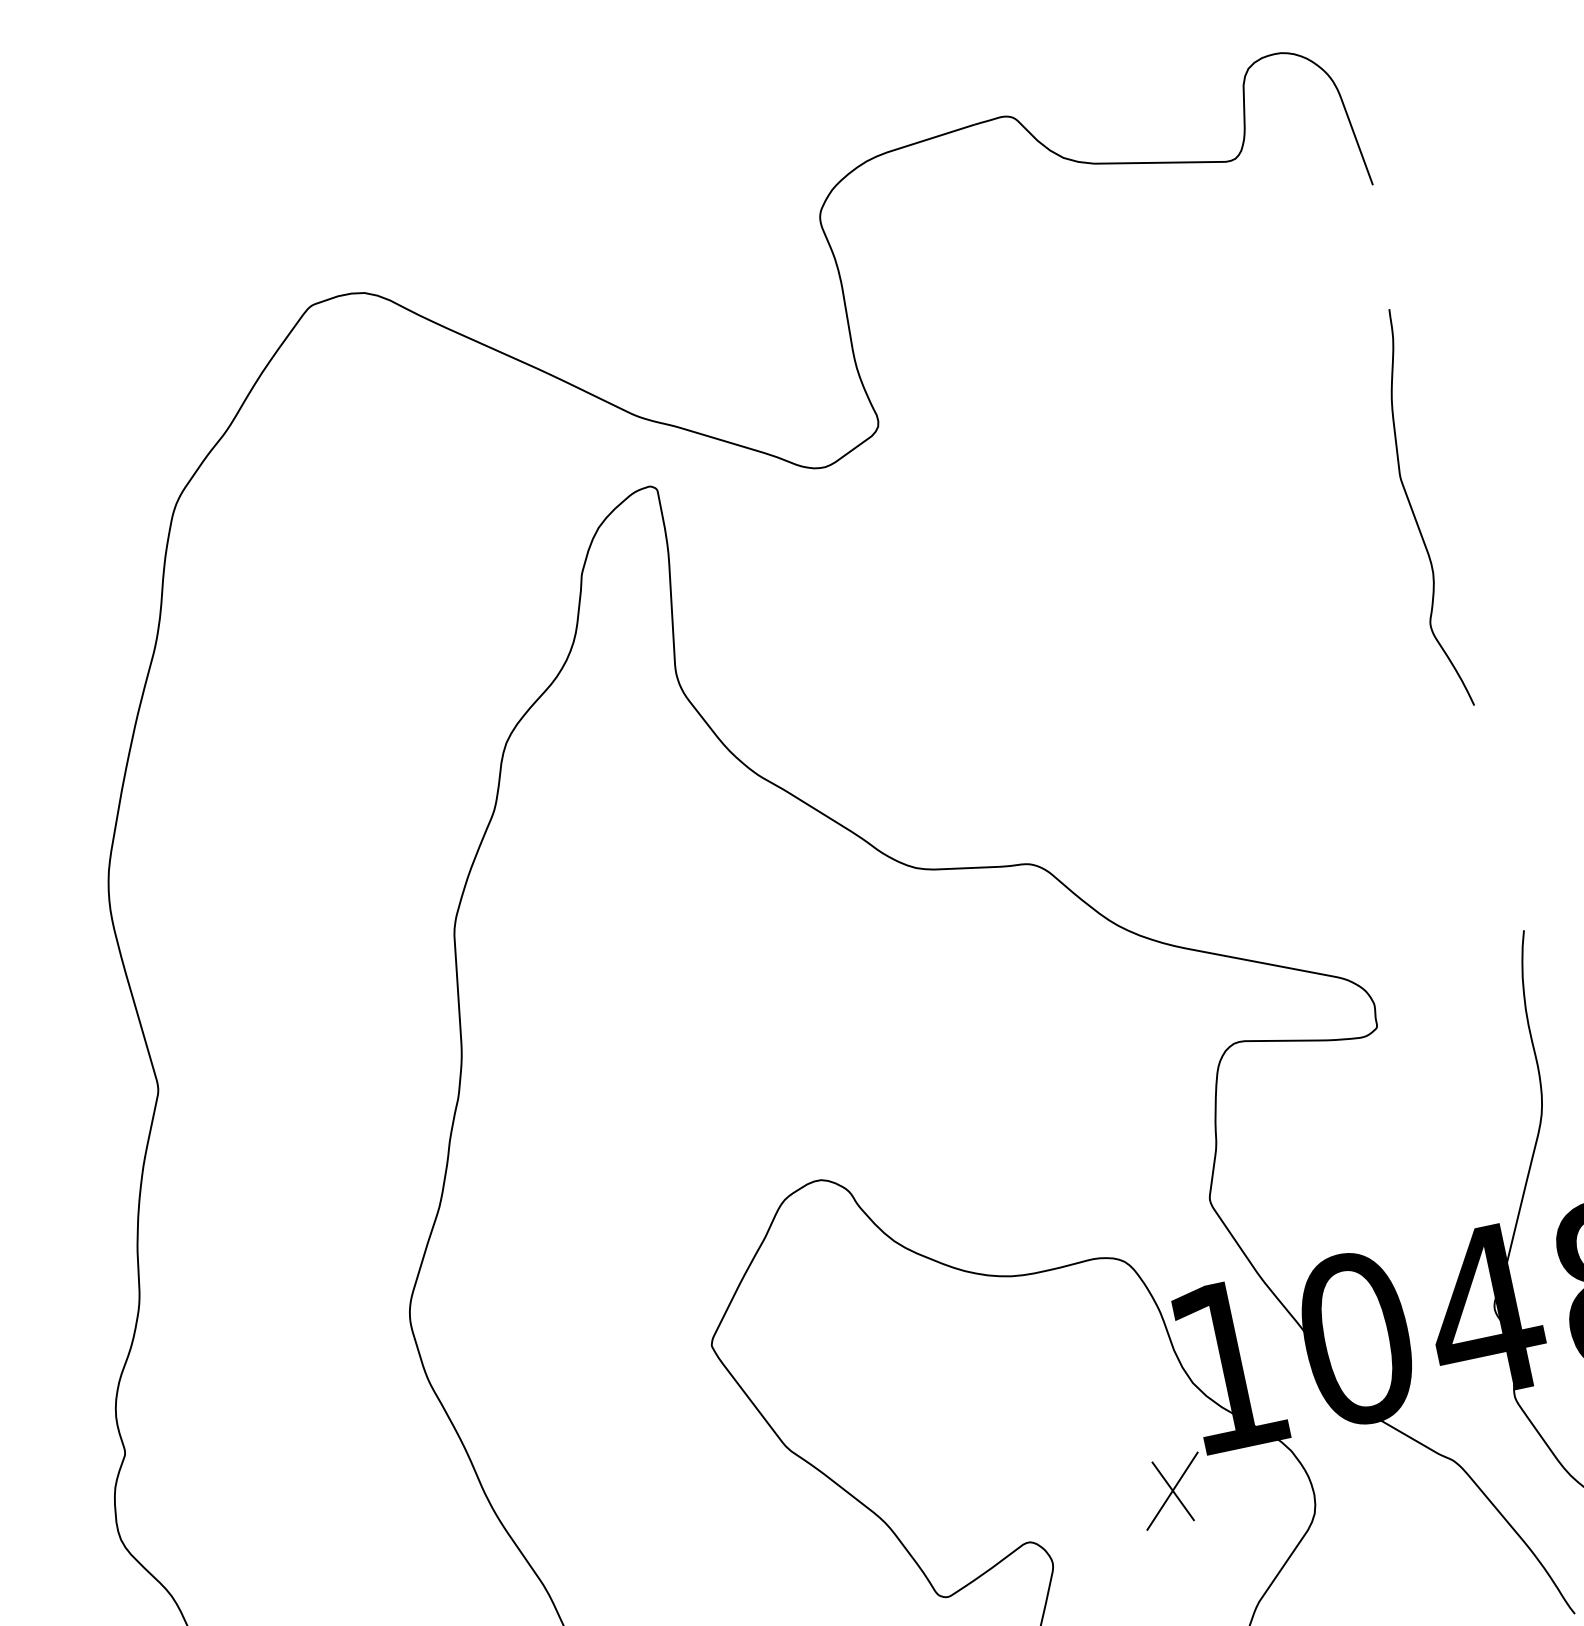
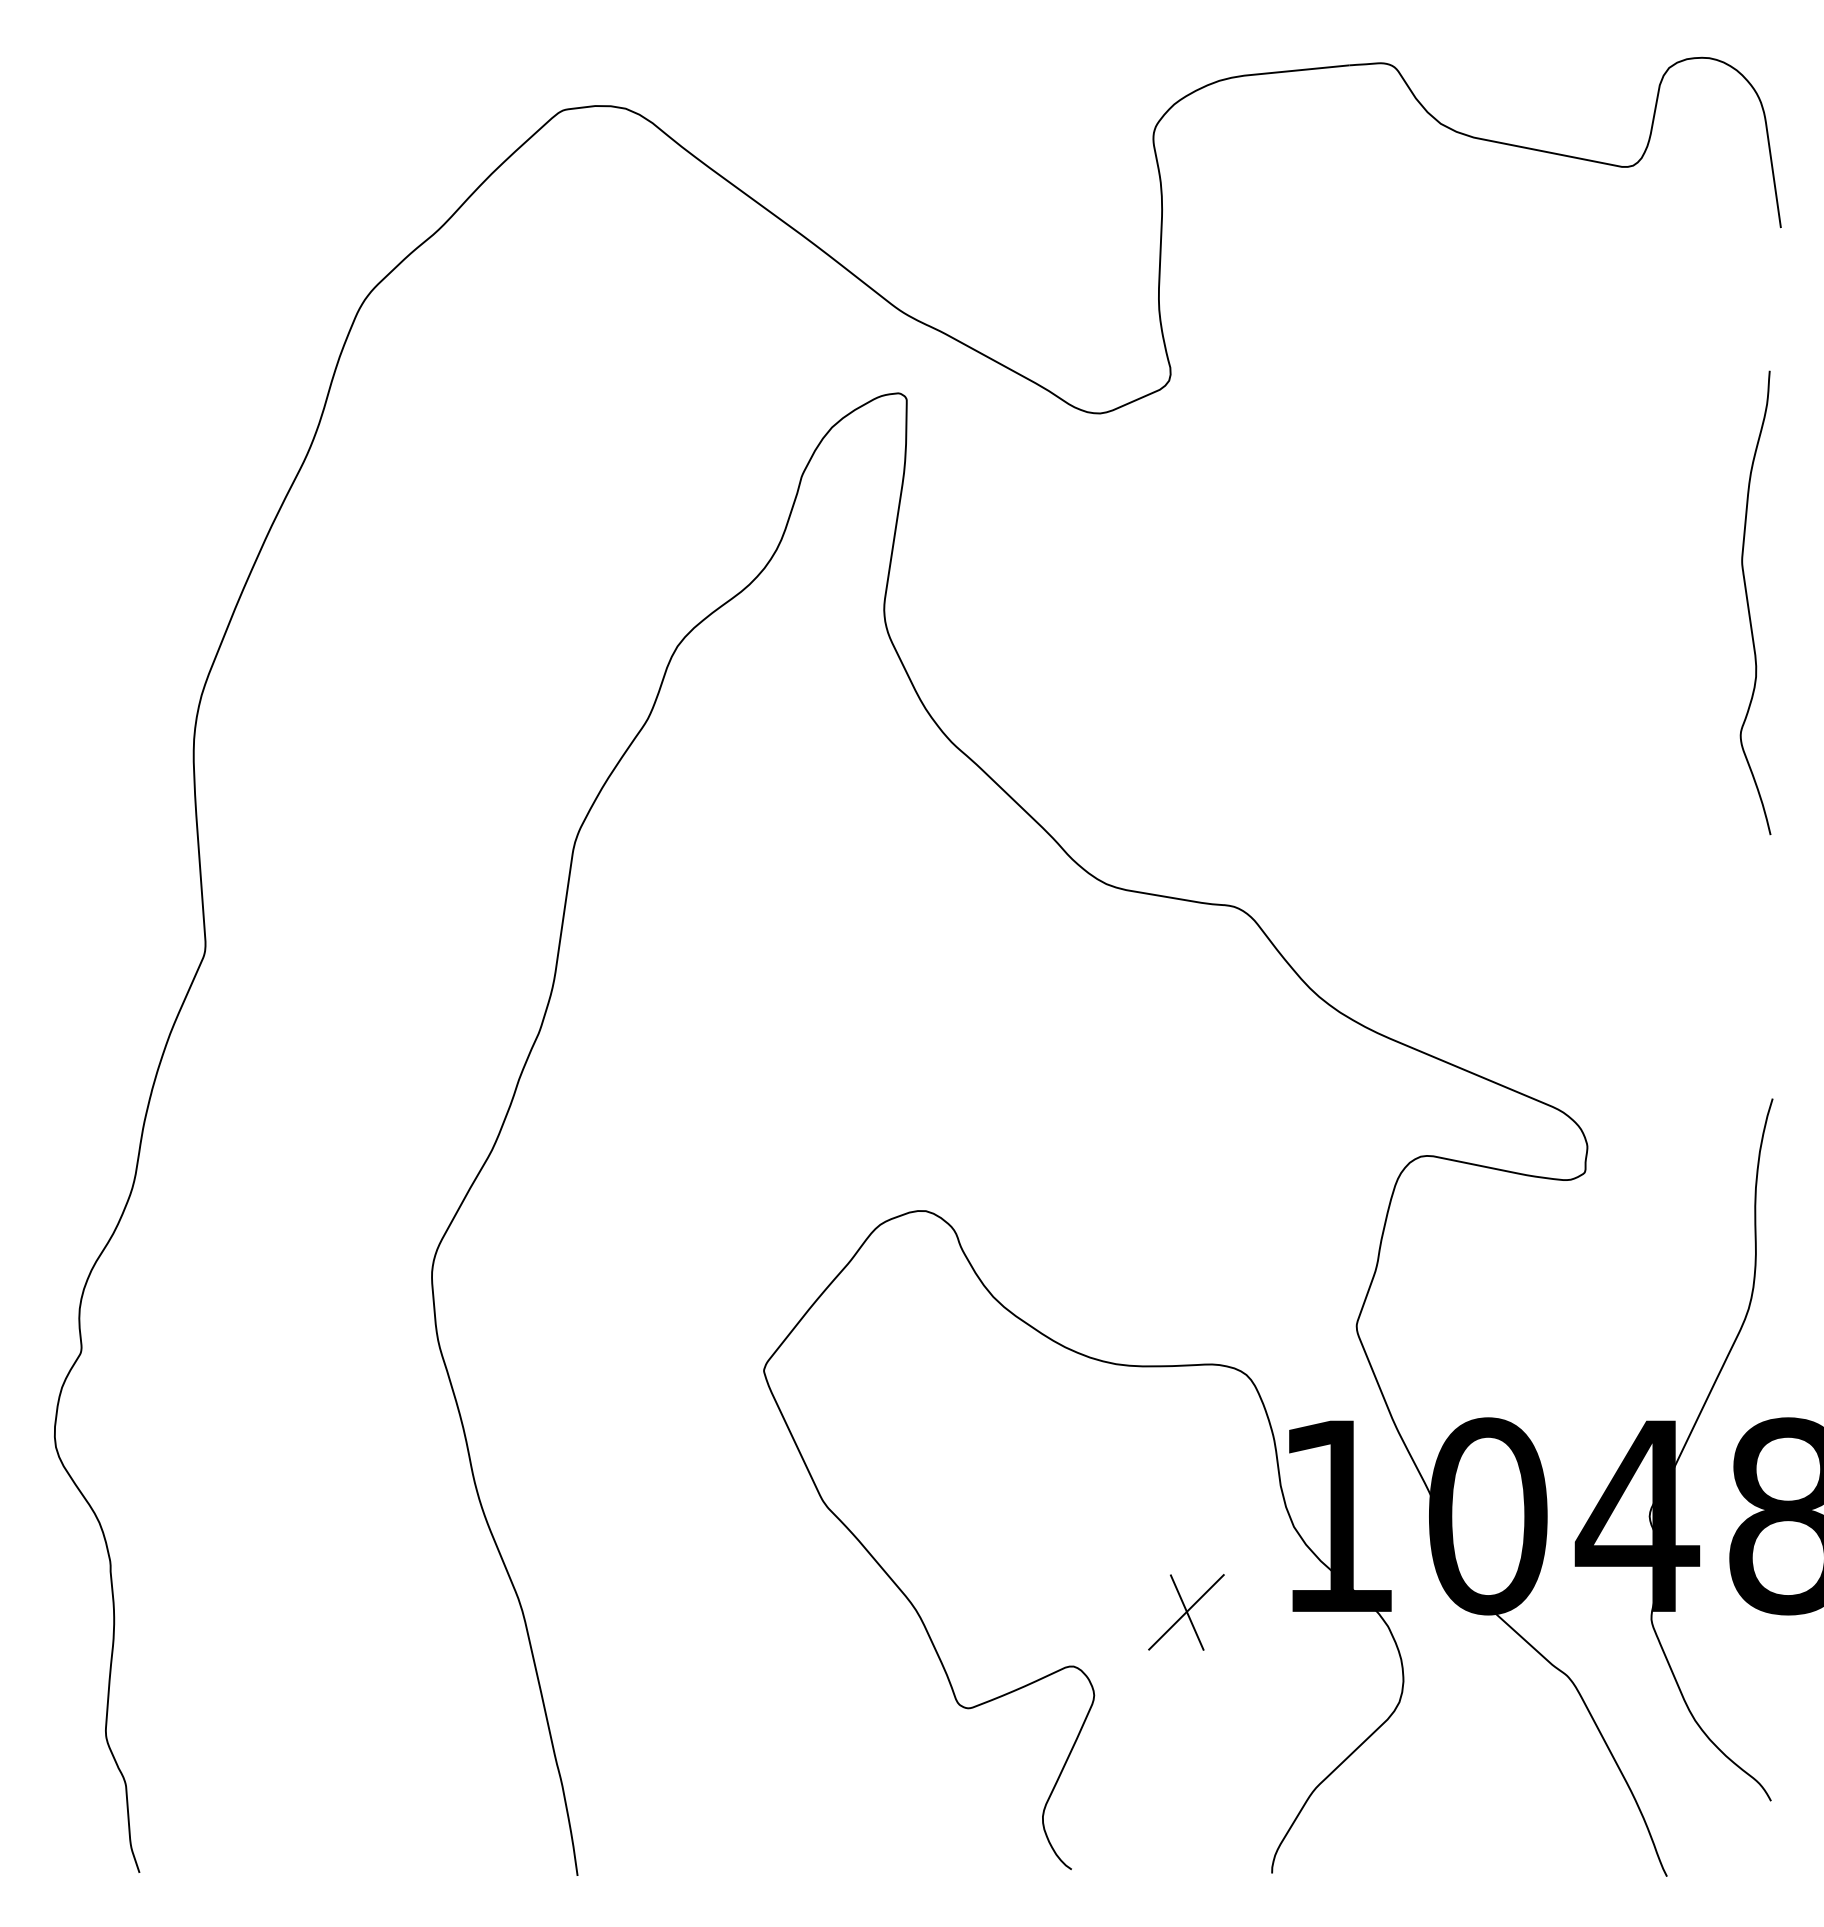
part: (1172, 1491) -> (1186, 1612), moved

